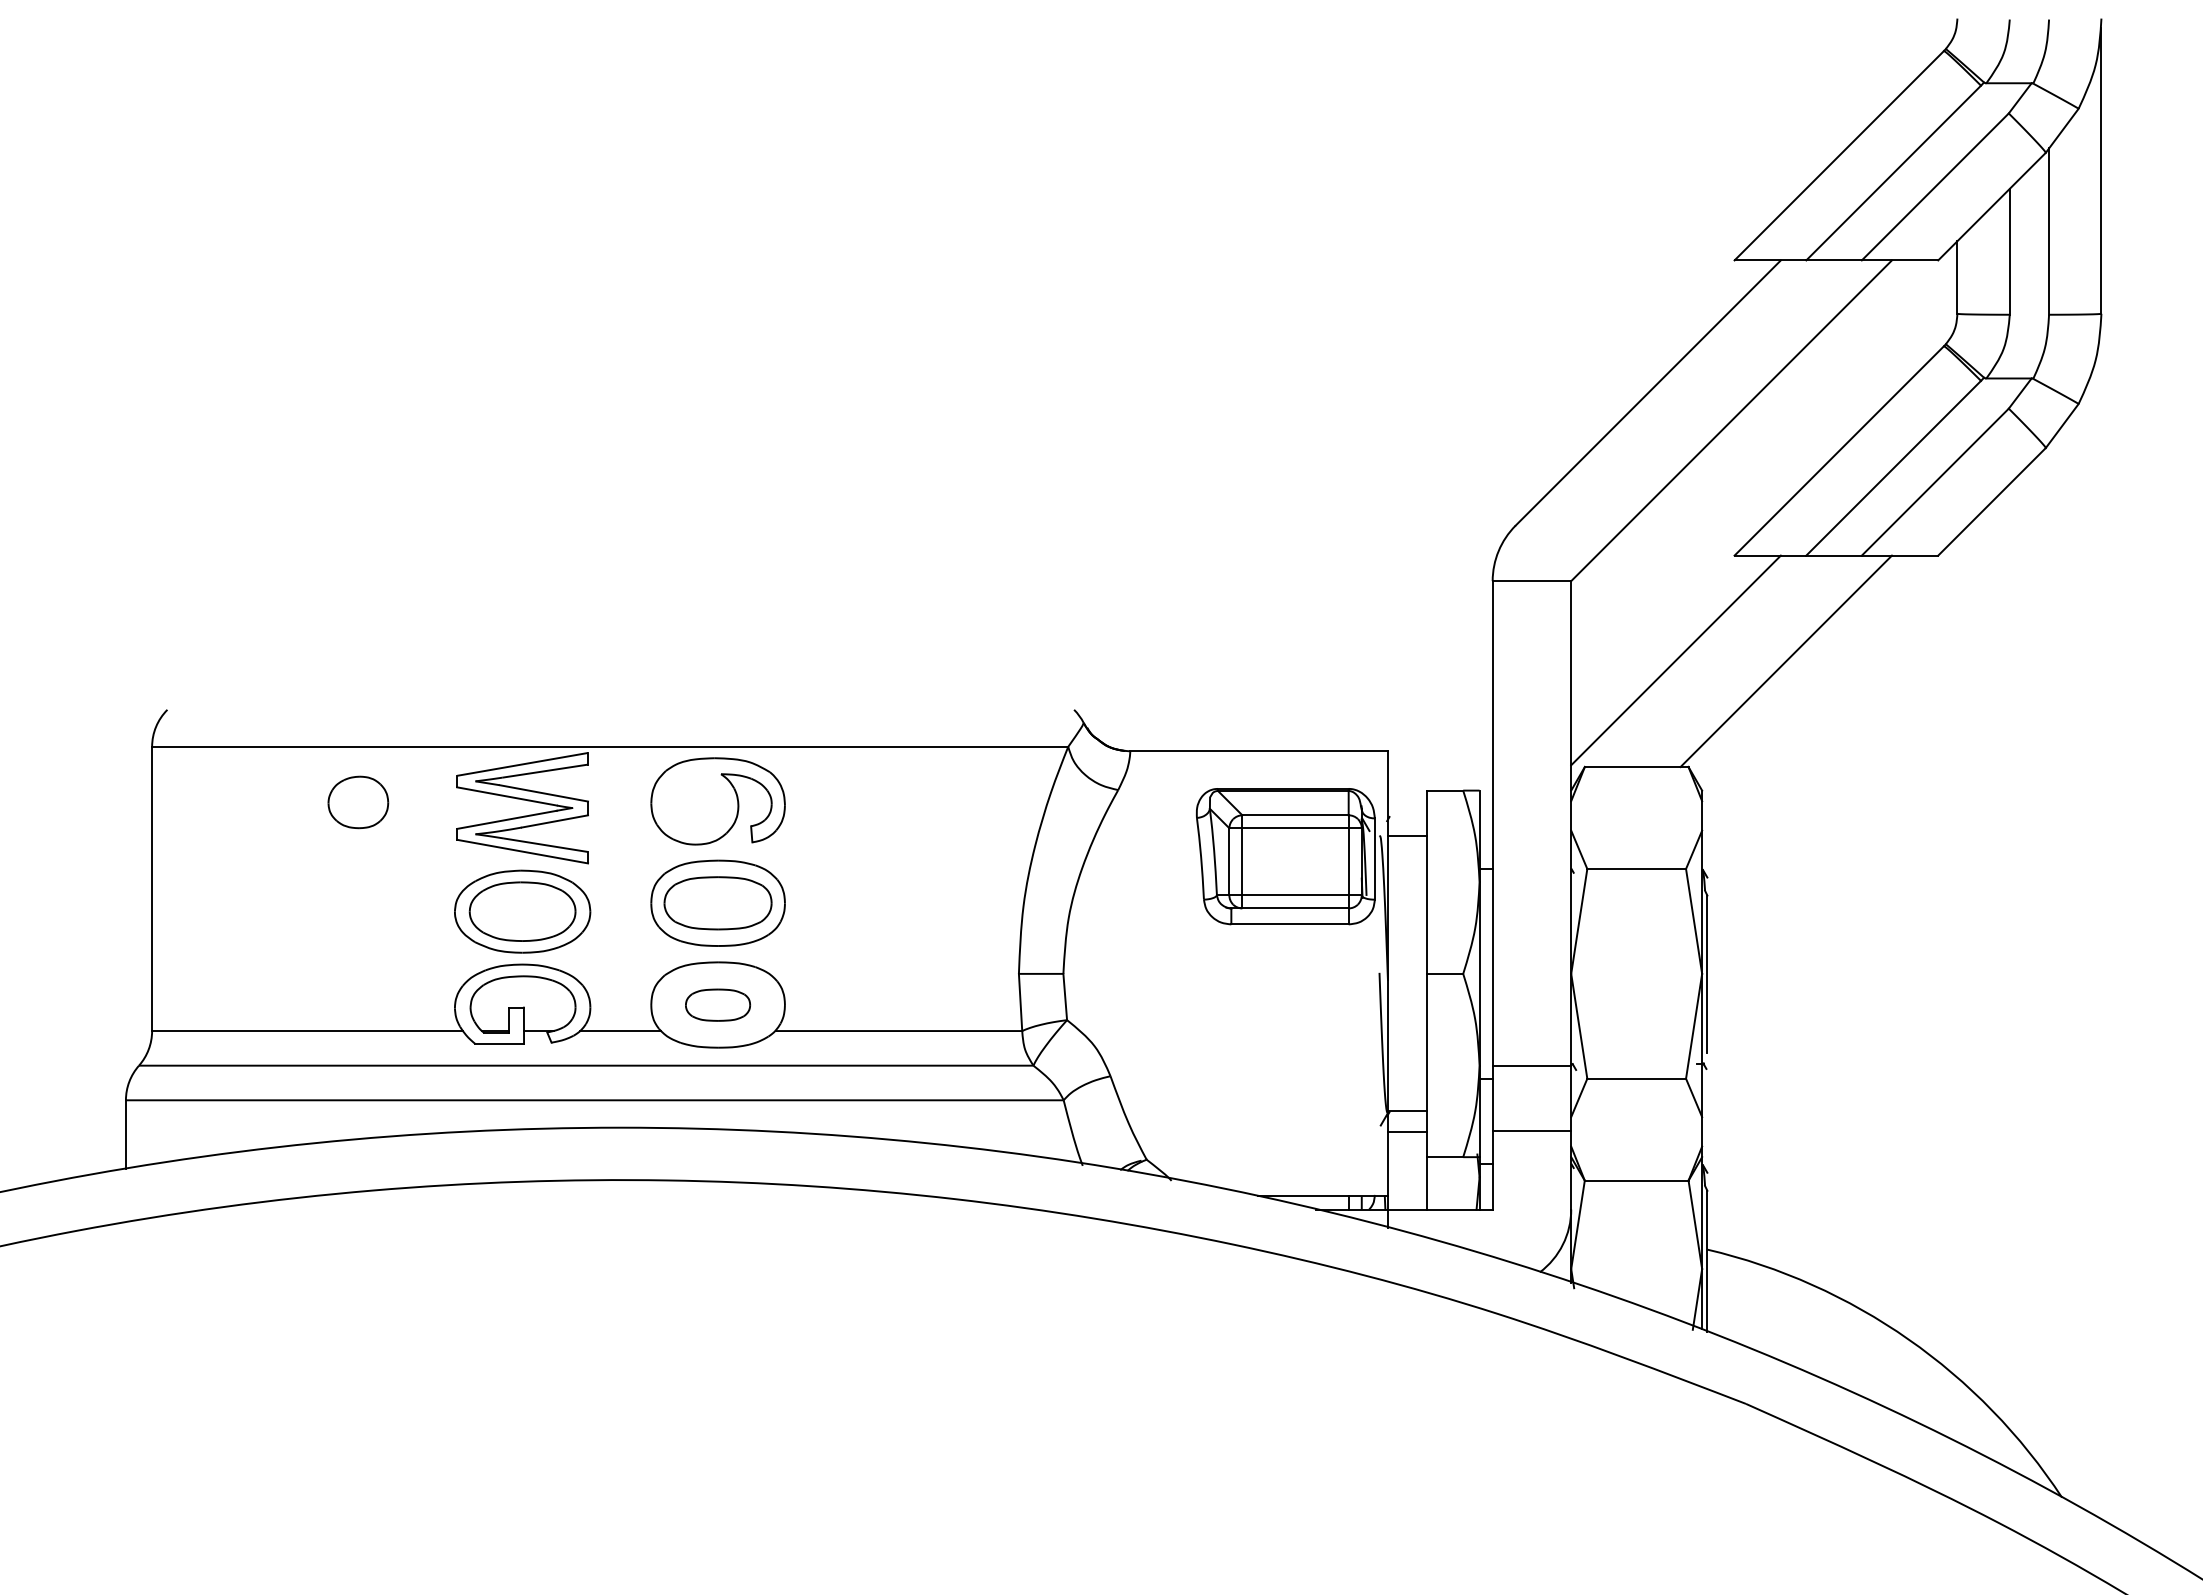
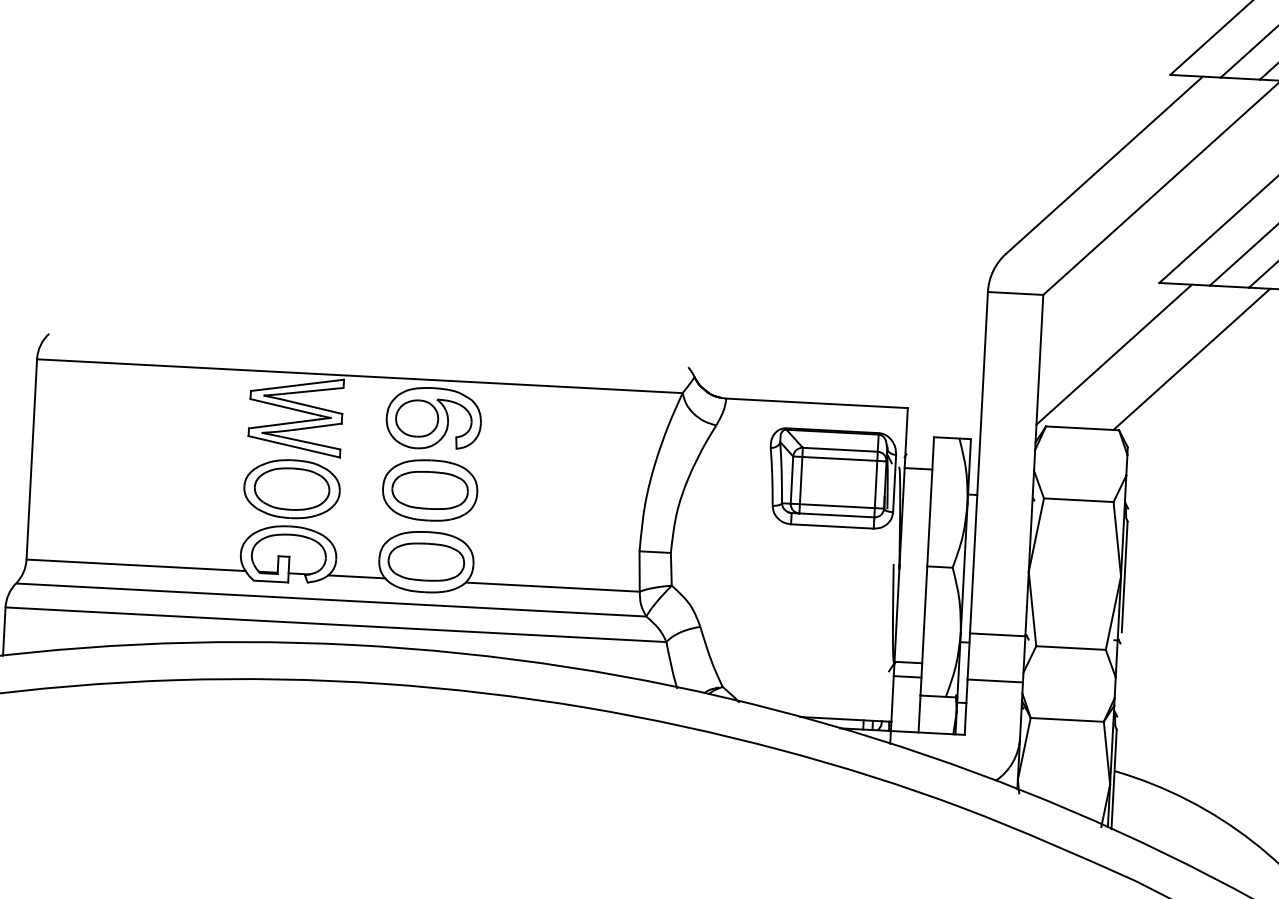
part: (358, 802) -> (417, 418), moved
part: (717, 1005) -> (425, 562), size x1.67

